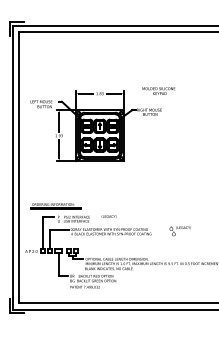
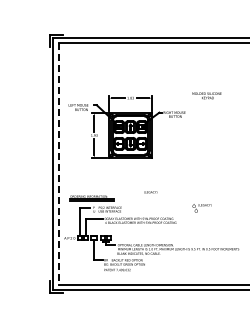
text: (158, 90) -> (206, 95), moved
line: (19, 168) -> (59, 164), solid -> dashed
text: (108, 216) -> (150, 192), moved
text: (179, 231) -> (201, 208), moved

